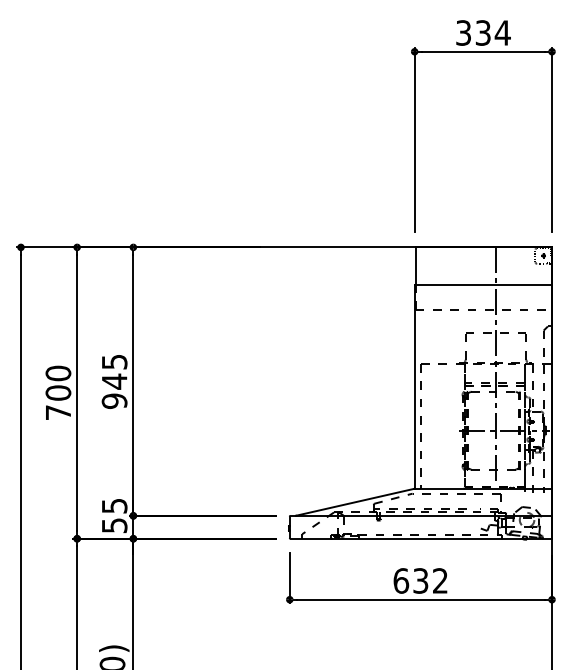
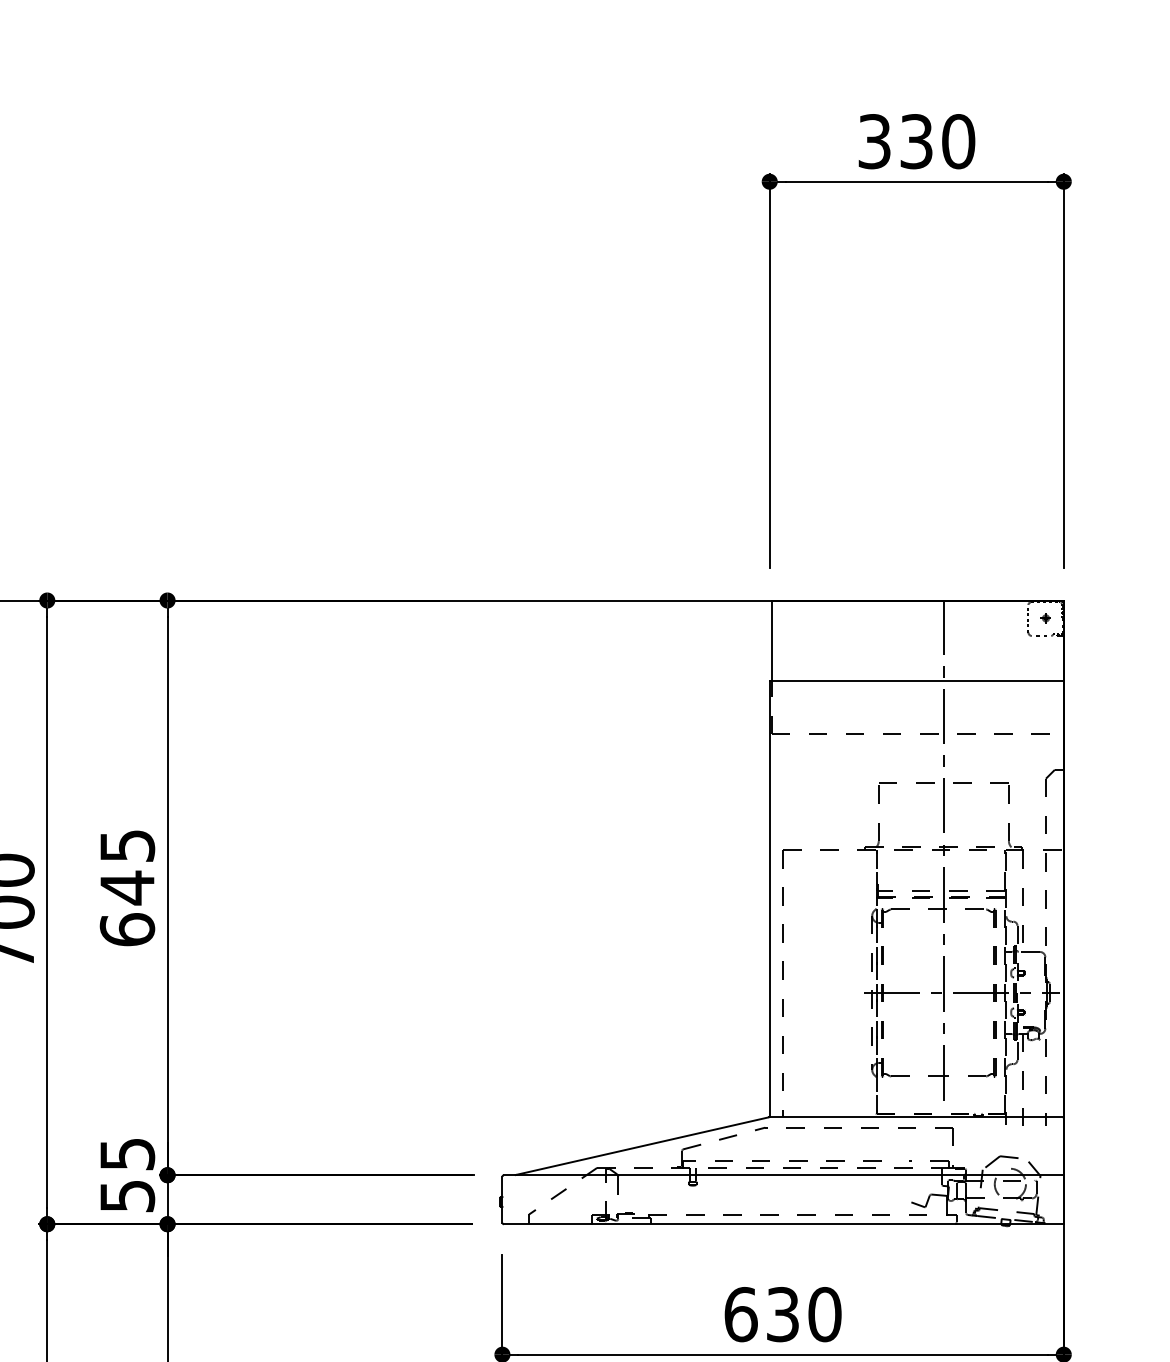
text: (502, 32) -> (957, 140), 334 -> 330
text: (114, 400) -> (127, 928), 945 -> 645
text: (440, 580) -> (825, 1313), 632 -> 630

